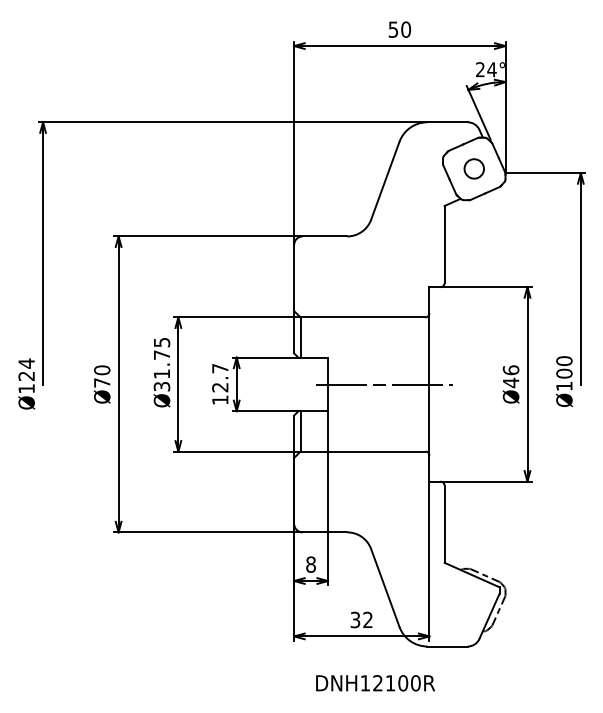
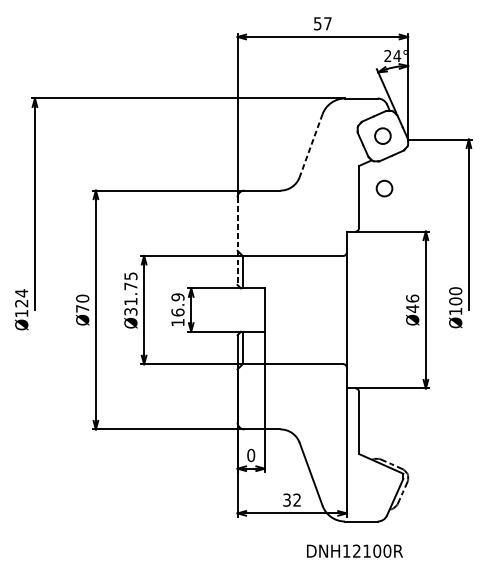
text: (406, 29) -> (328, 23), 50 -> 57
line: (385, 181) -> (311, 146), solid -> dashed
circle: (475, 233) -> (383, 188), added
line: (294, 299) -> (237, 241), solid -> dashed
text: (220, 377) -> (178, 304), 12.7 -> 16.9
line: (384, 384) -> (310, 310), removed
text: (310, 564) -> (250, 455), 8 -> 0
text: (375, 683) -> (354, 551), moved

